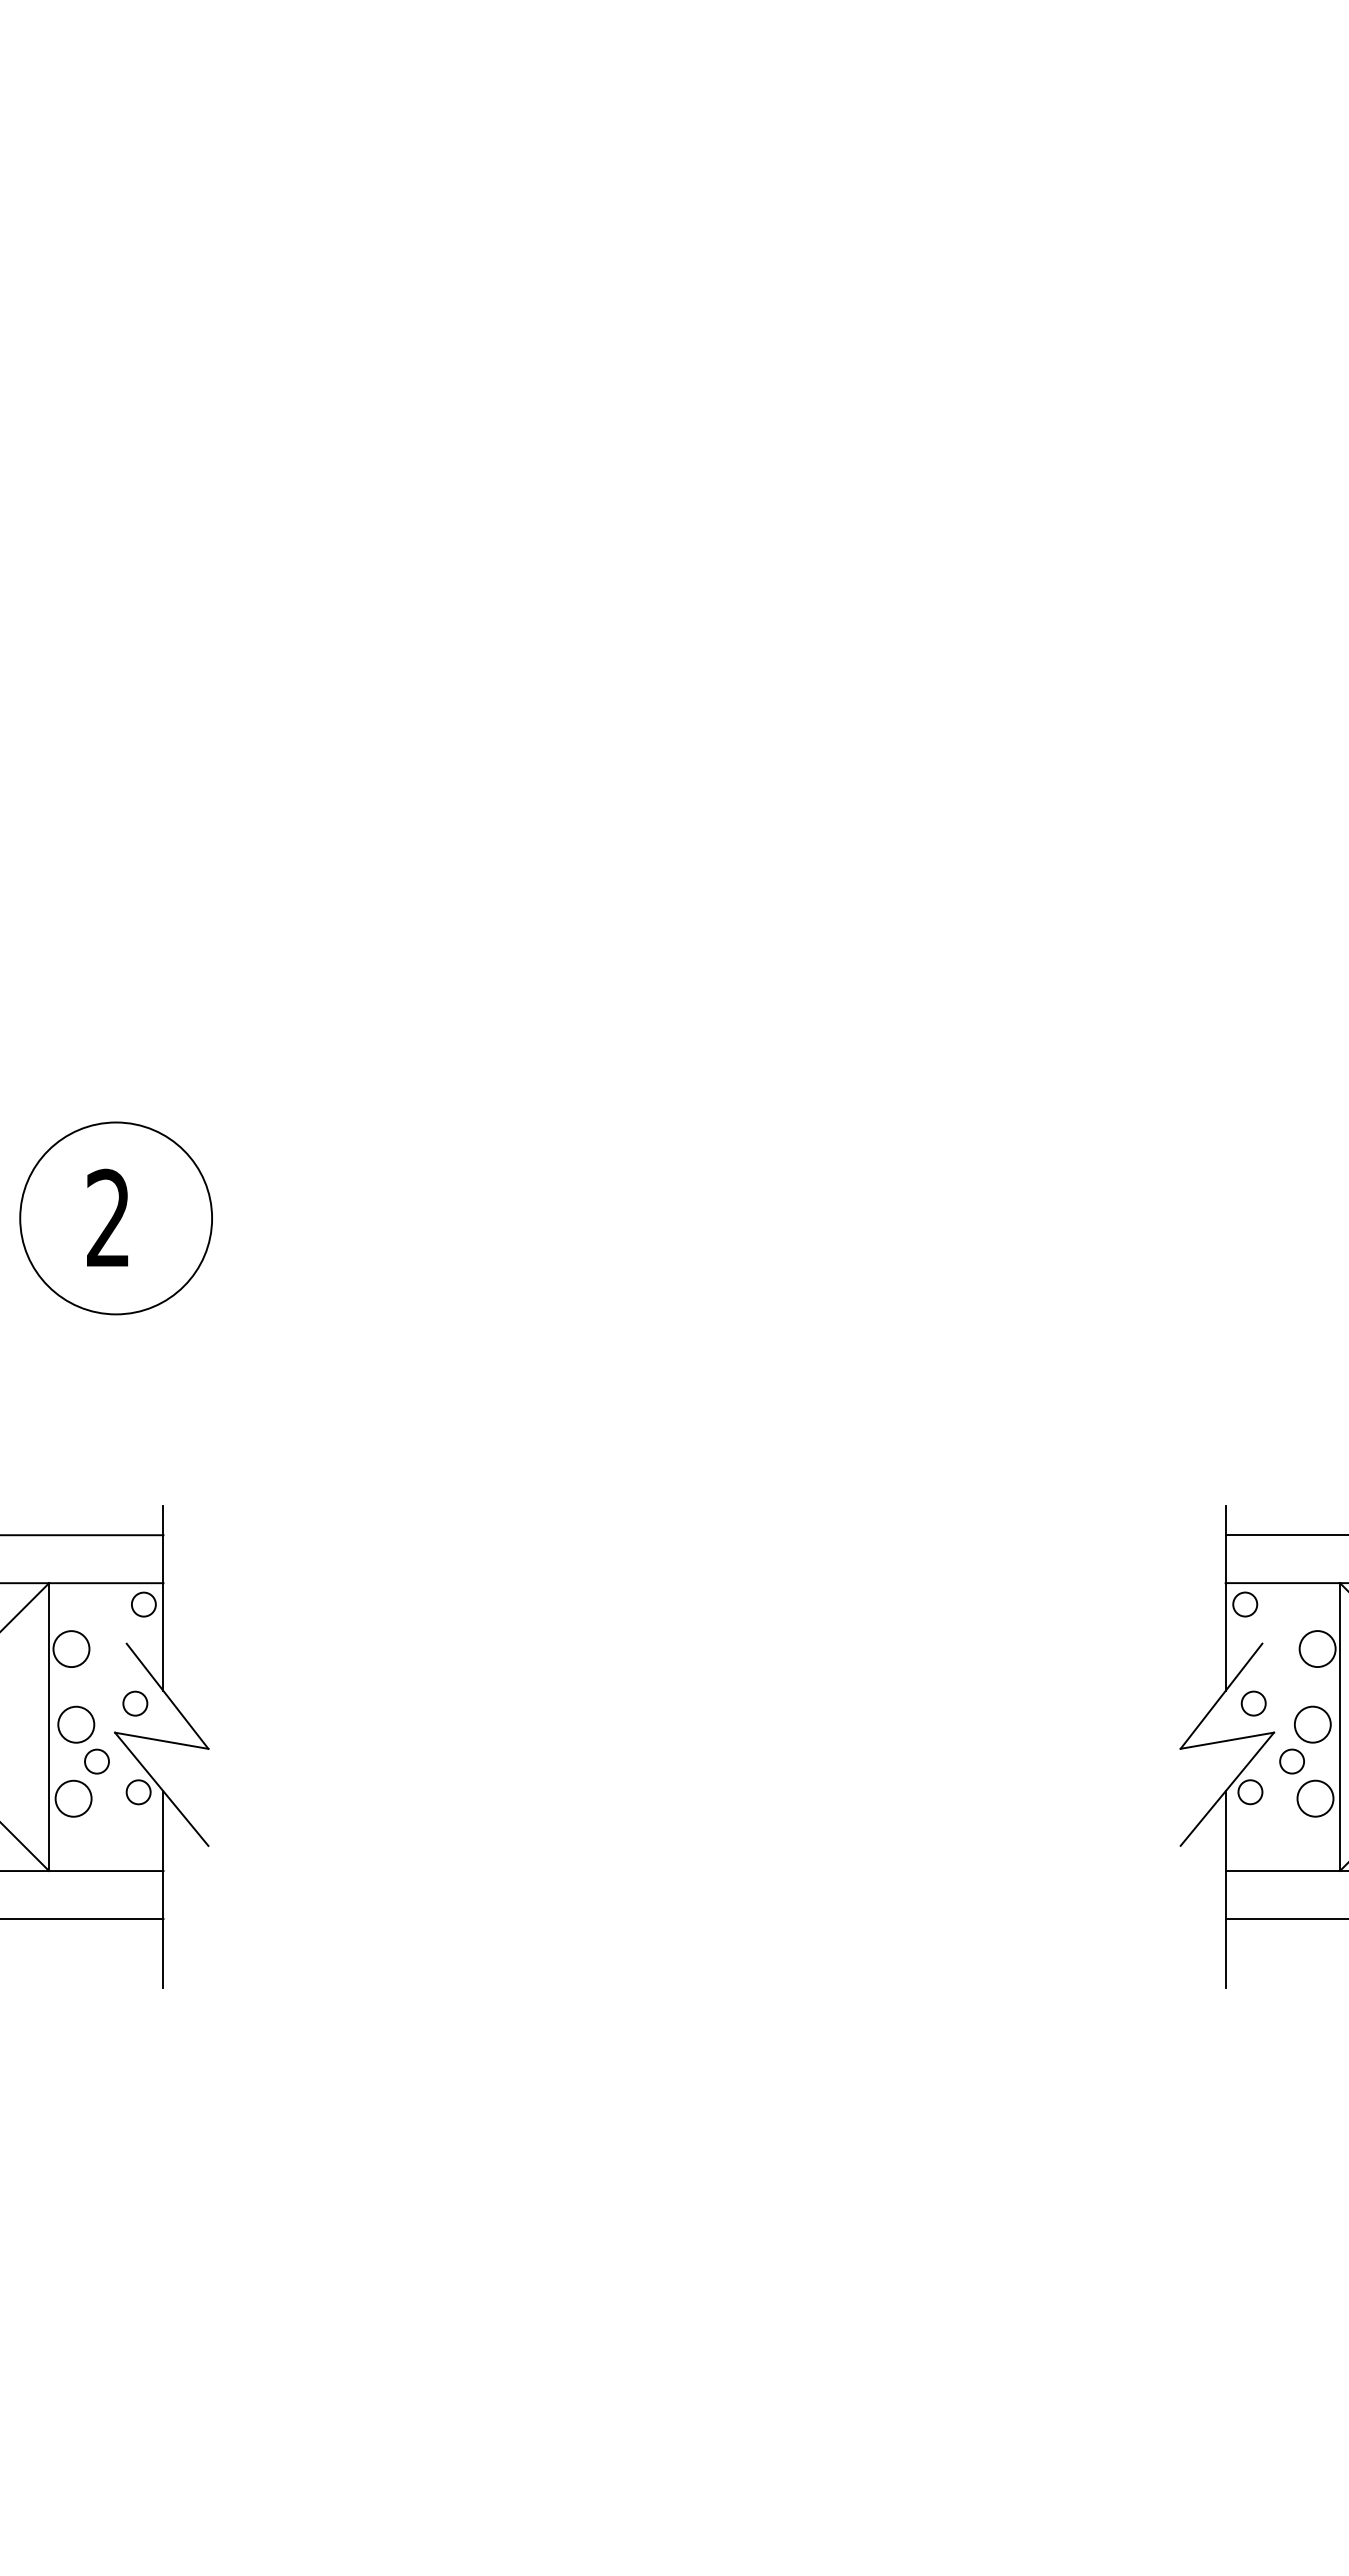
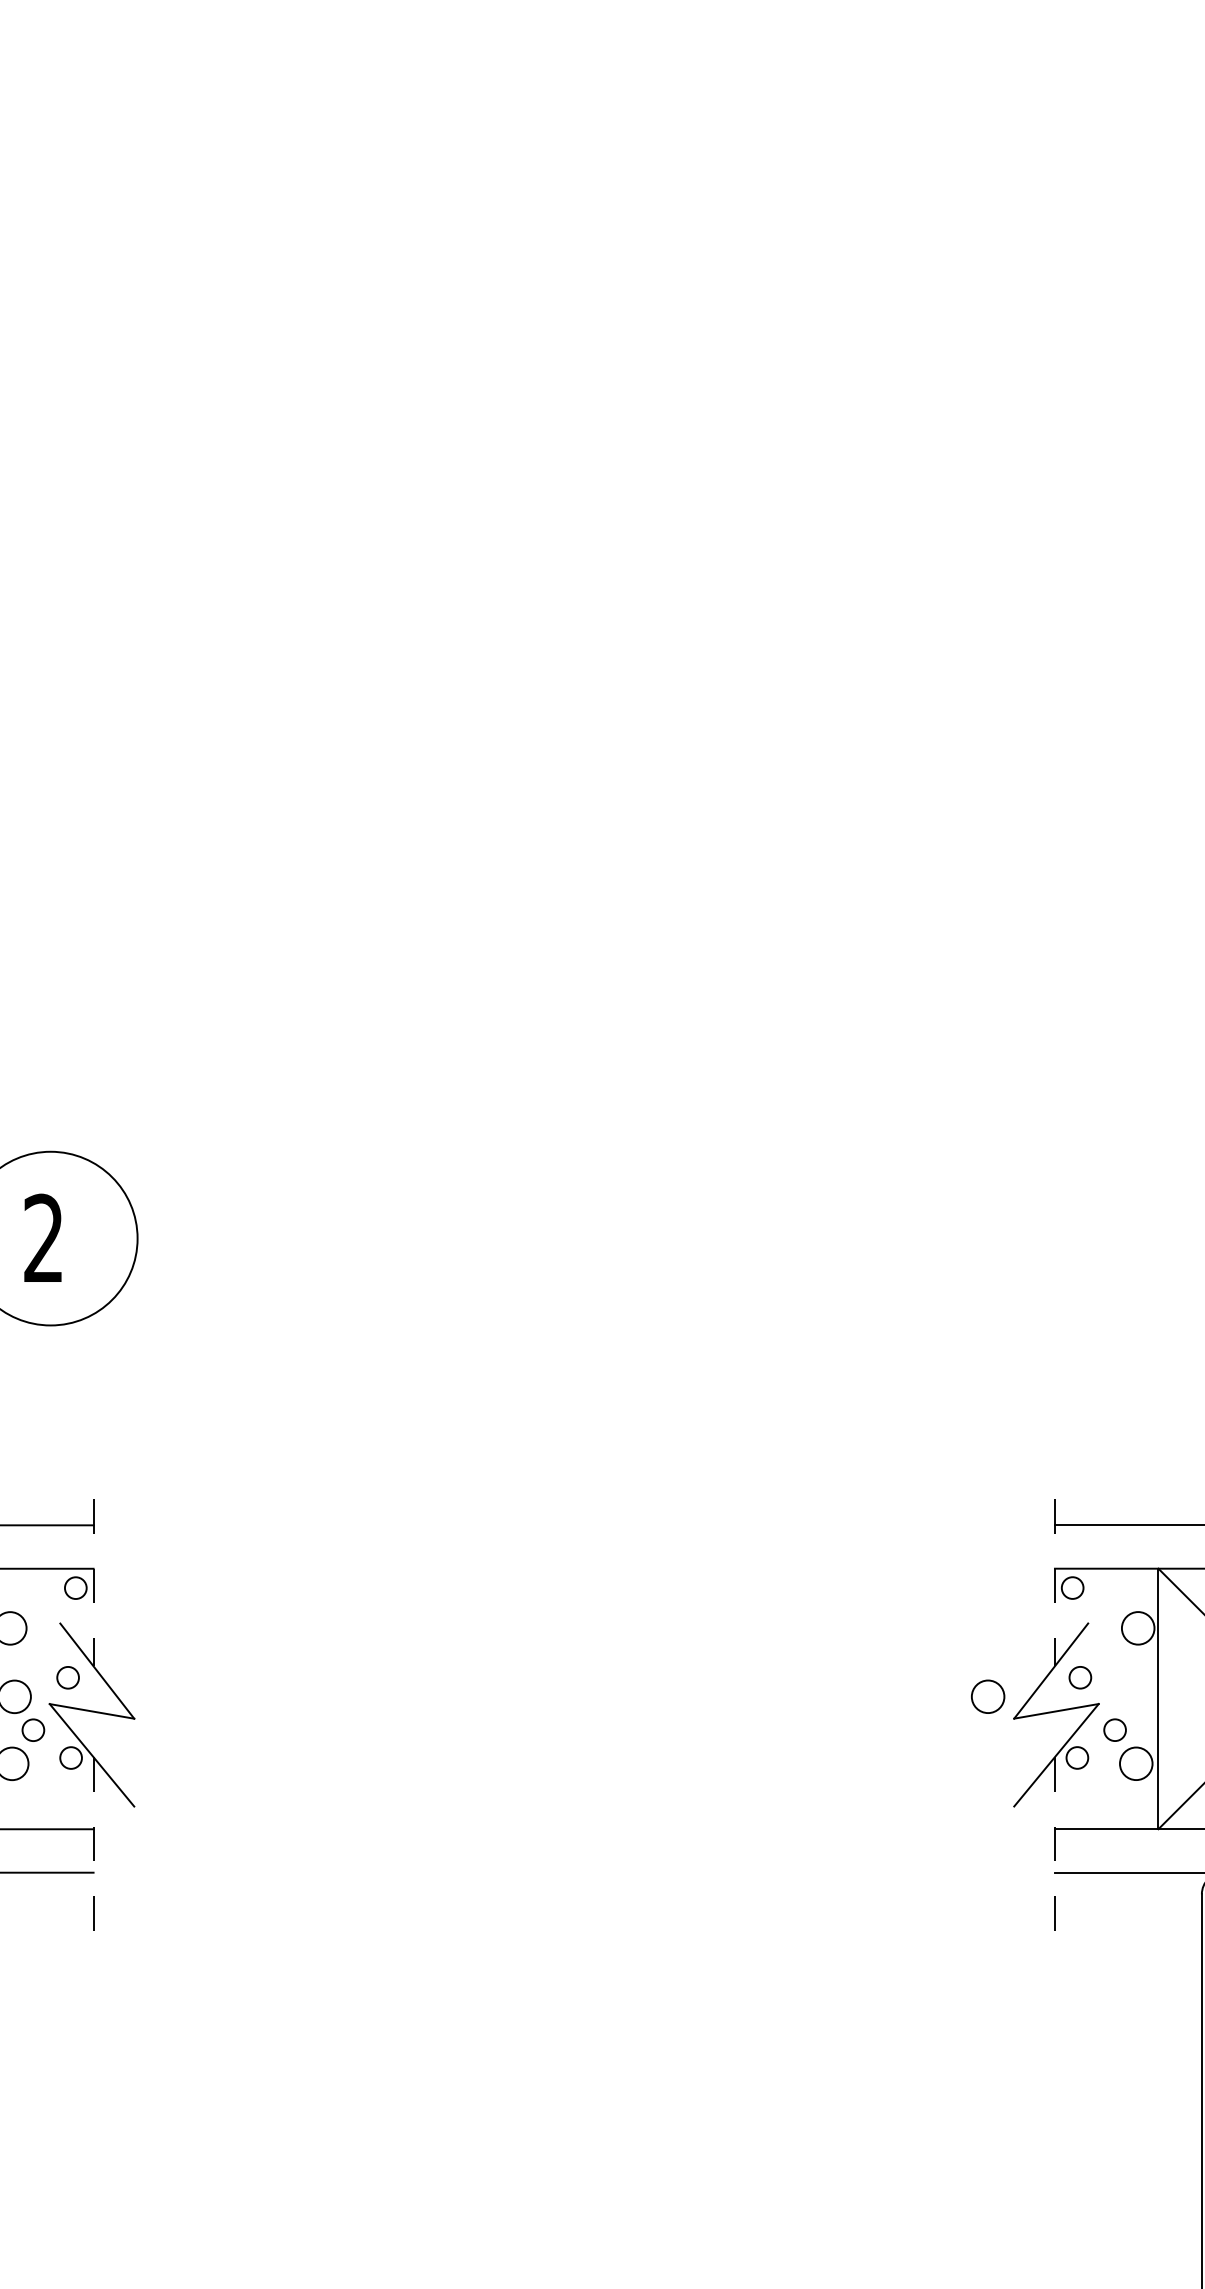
line: (163, 1599) -> (93, 1583), solid -> dashed
line: (1225, 1599) -> (1054, 1583), solid -> dashed
circle: (1312, 1724) -> (987, 1696), moved
line: (163, 1890) -> (93, 1846), solid -> dashed
line: (1225, 1890) -> (1054, 1846), solid -> dashed

